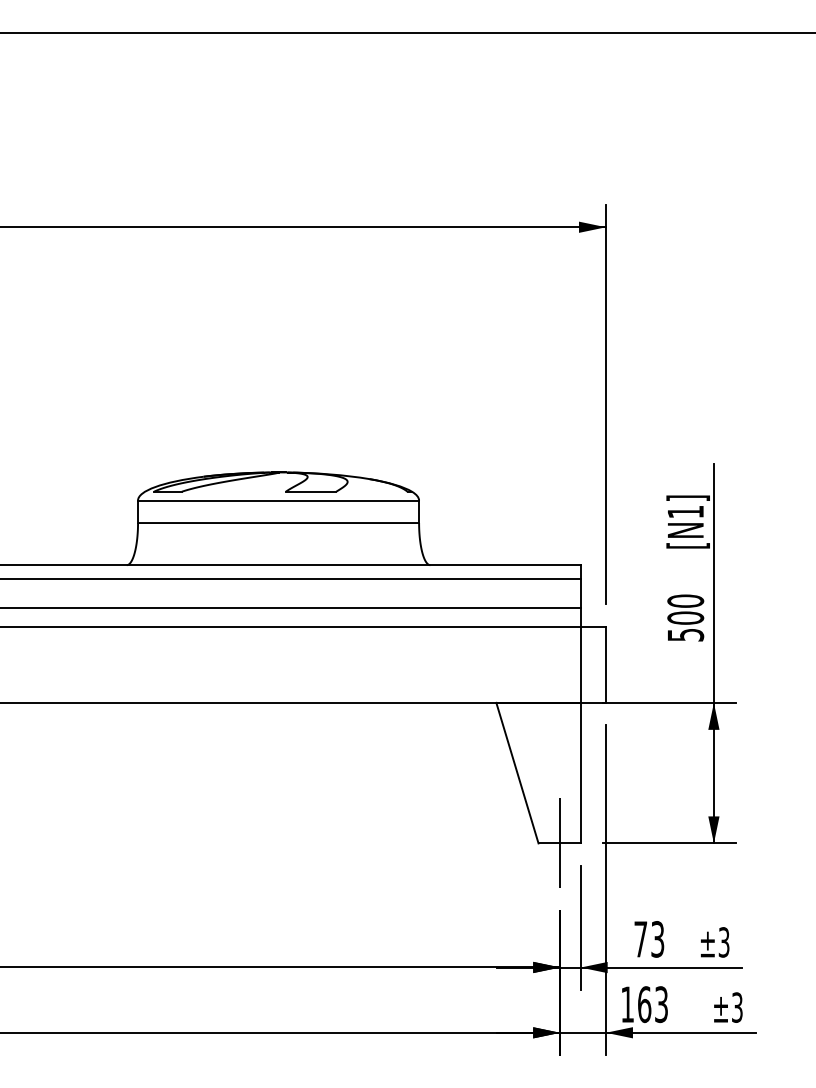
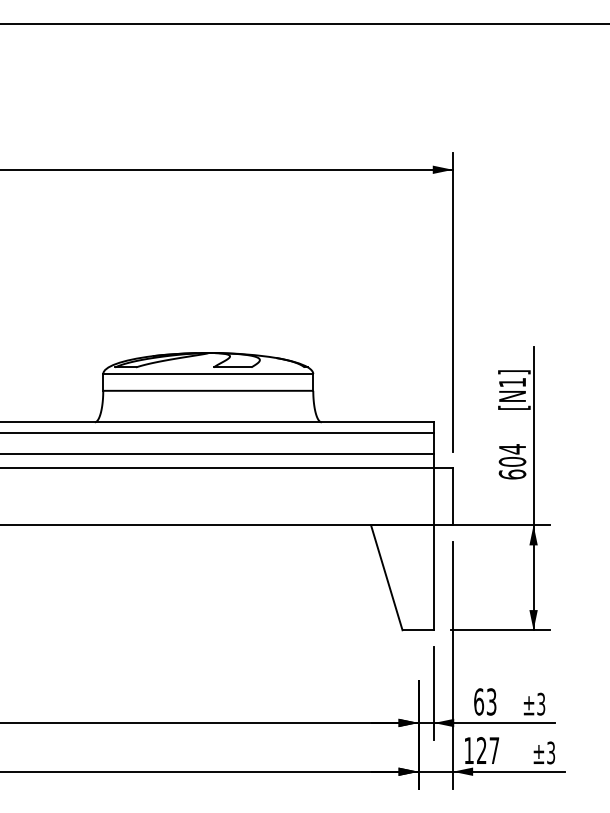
text: (685, 617) -> (512, 461), 500 -> 604
line: (559, 842) -> (418, 629), removed
text: (641, 938) -> (479, 701), 73 -> 63
text: (653, 1004) -> (488, 750), 163 -> 127

